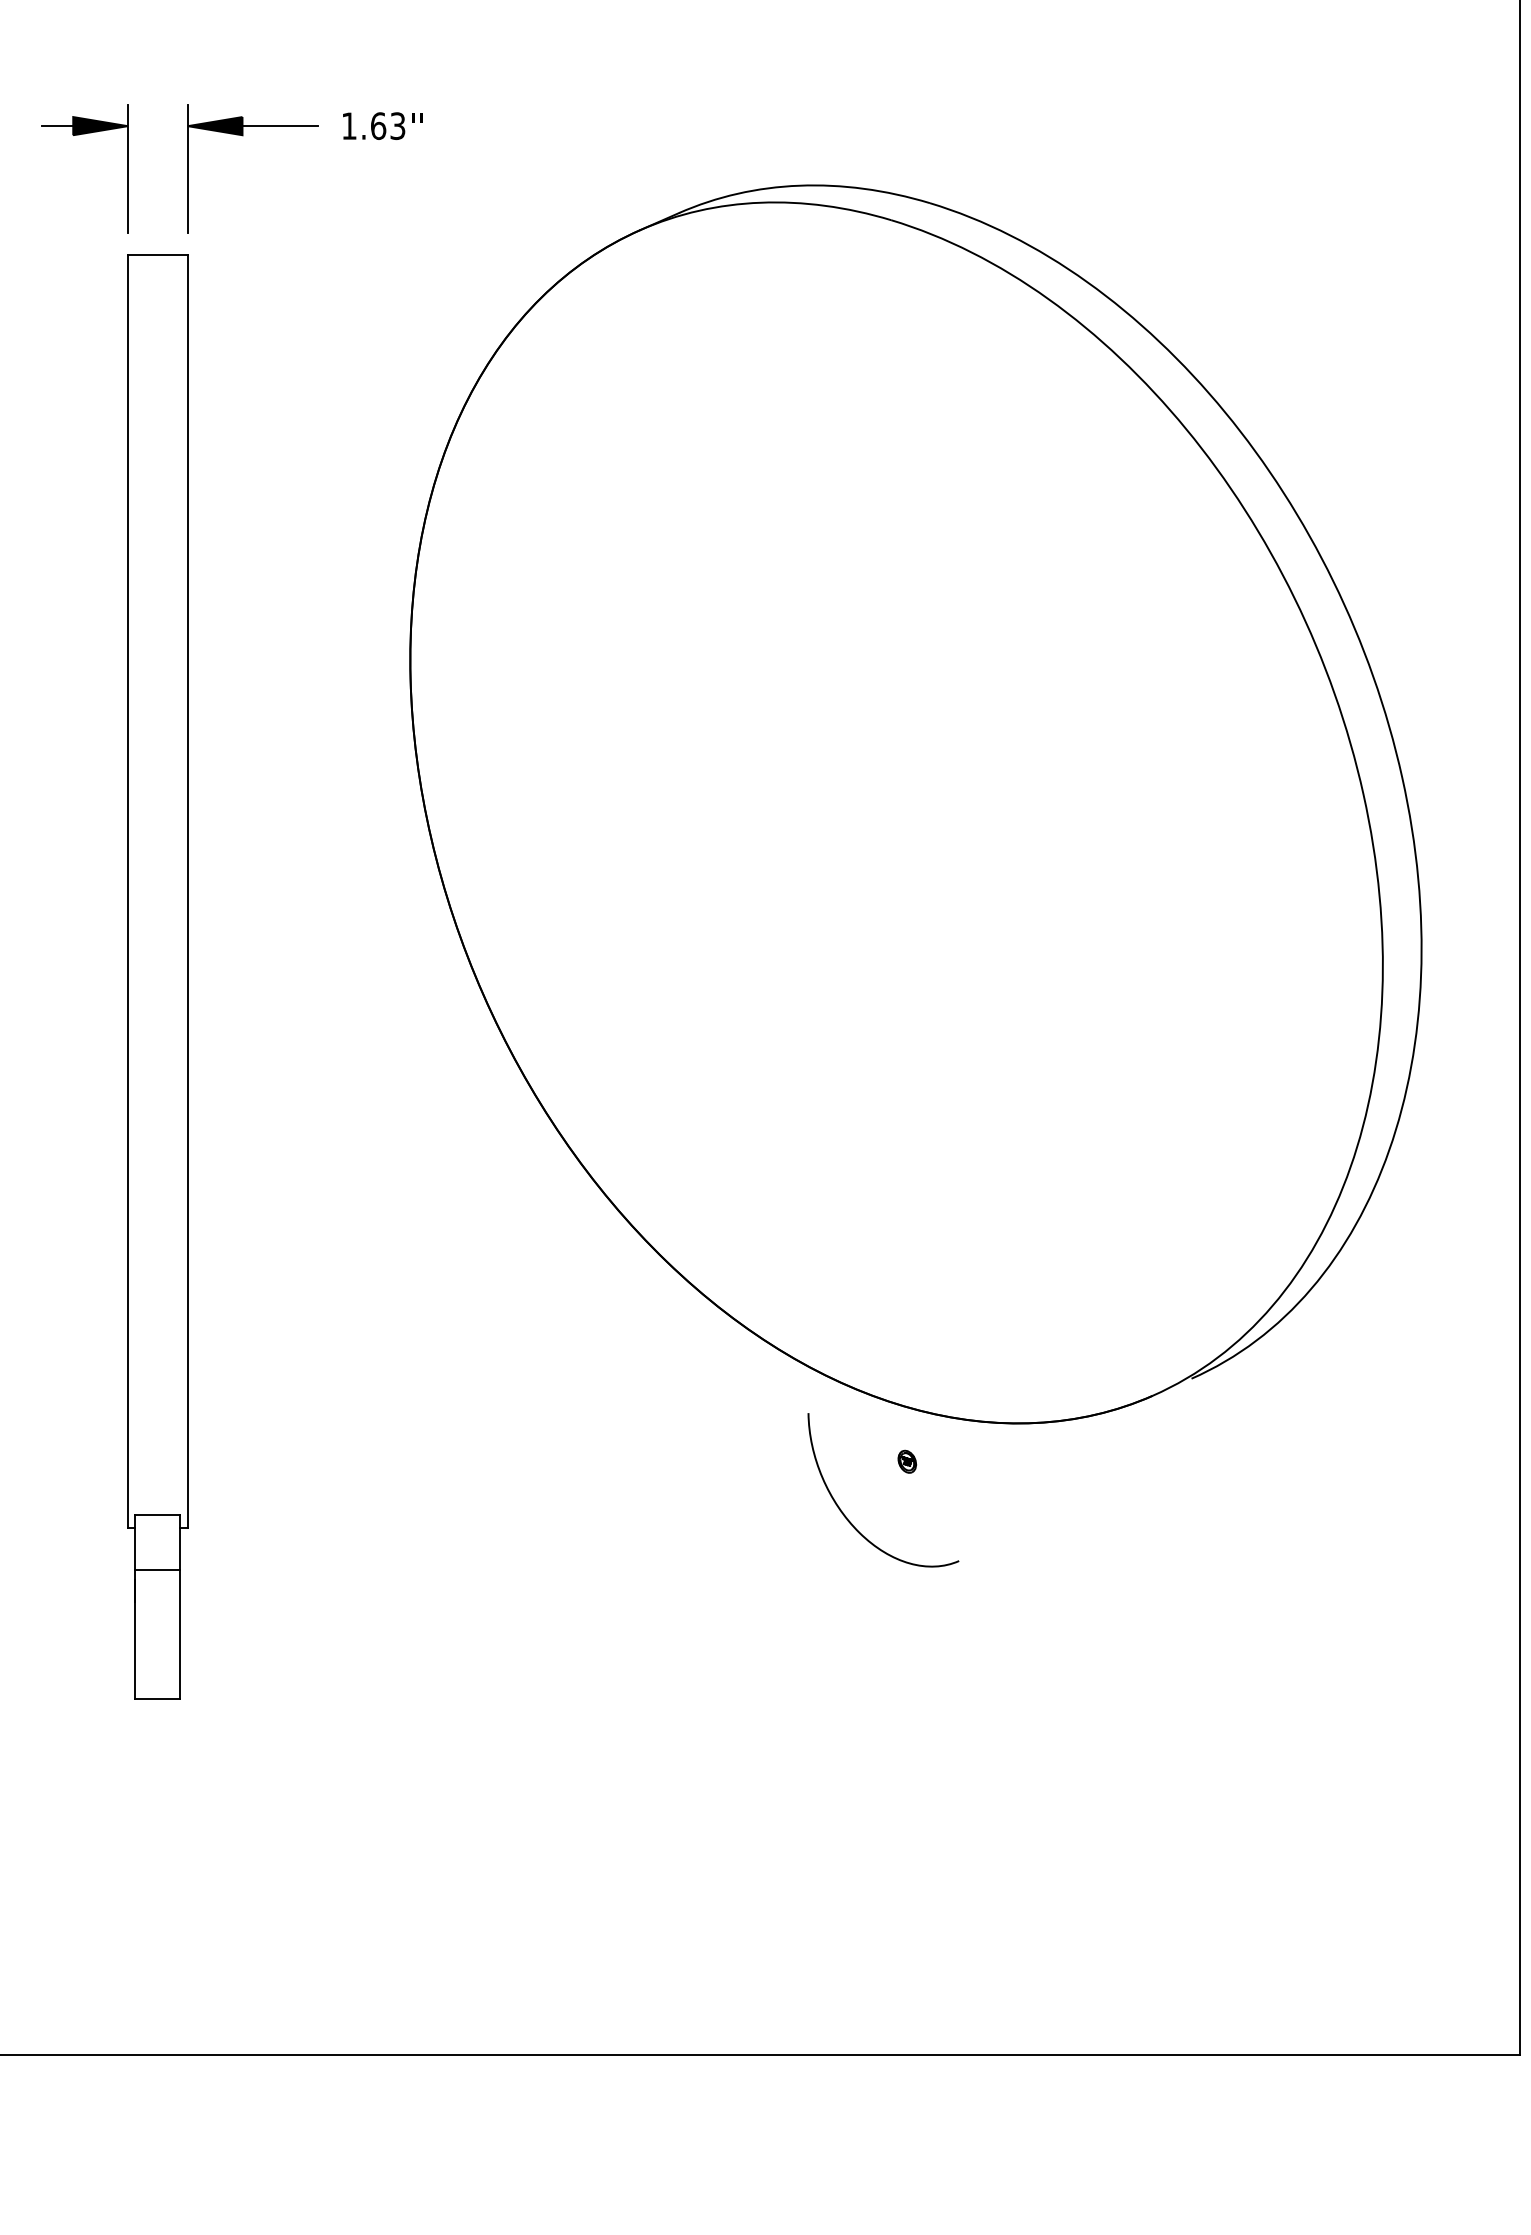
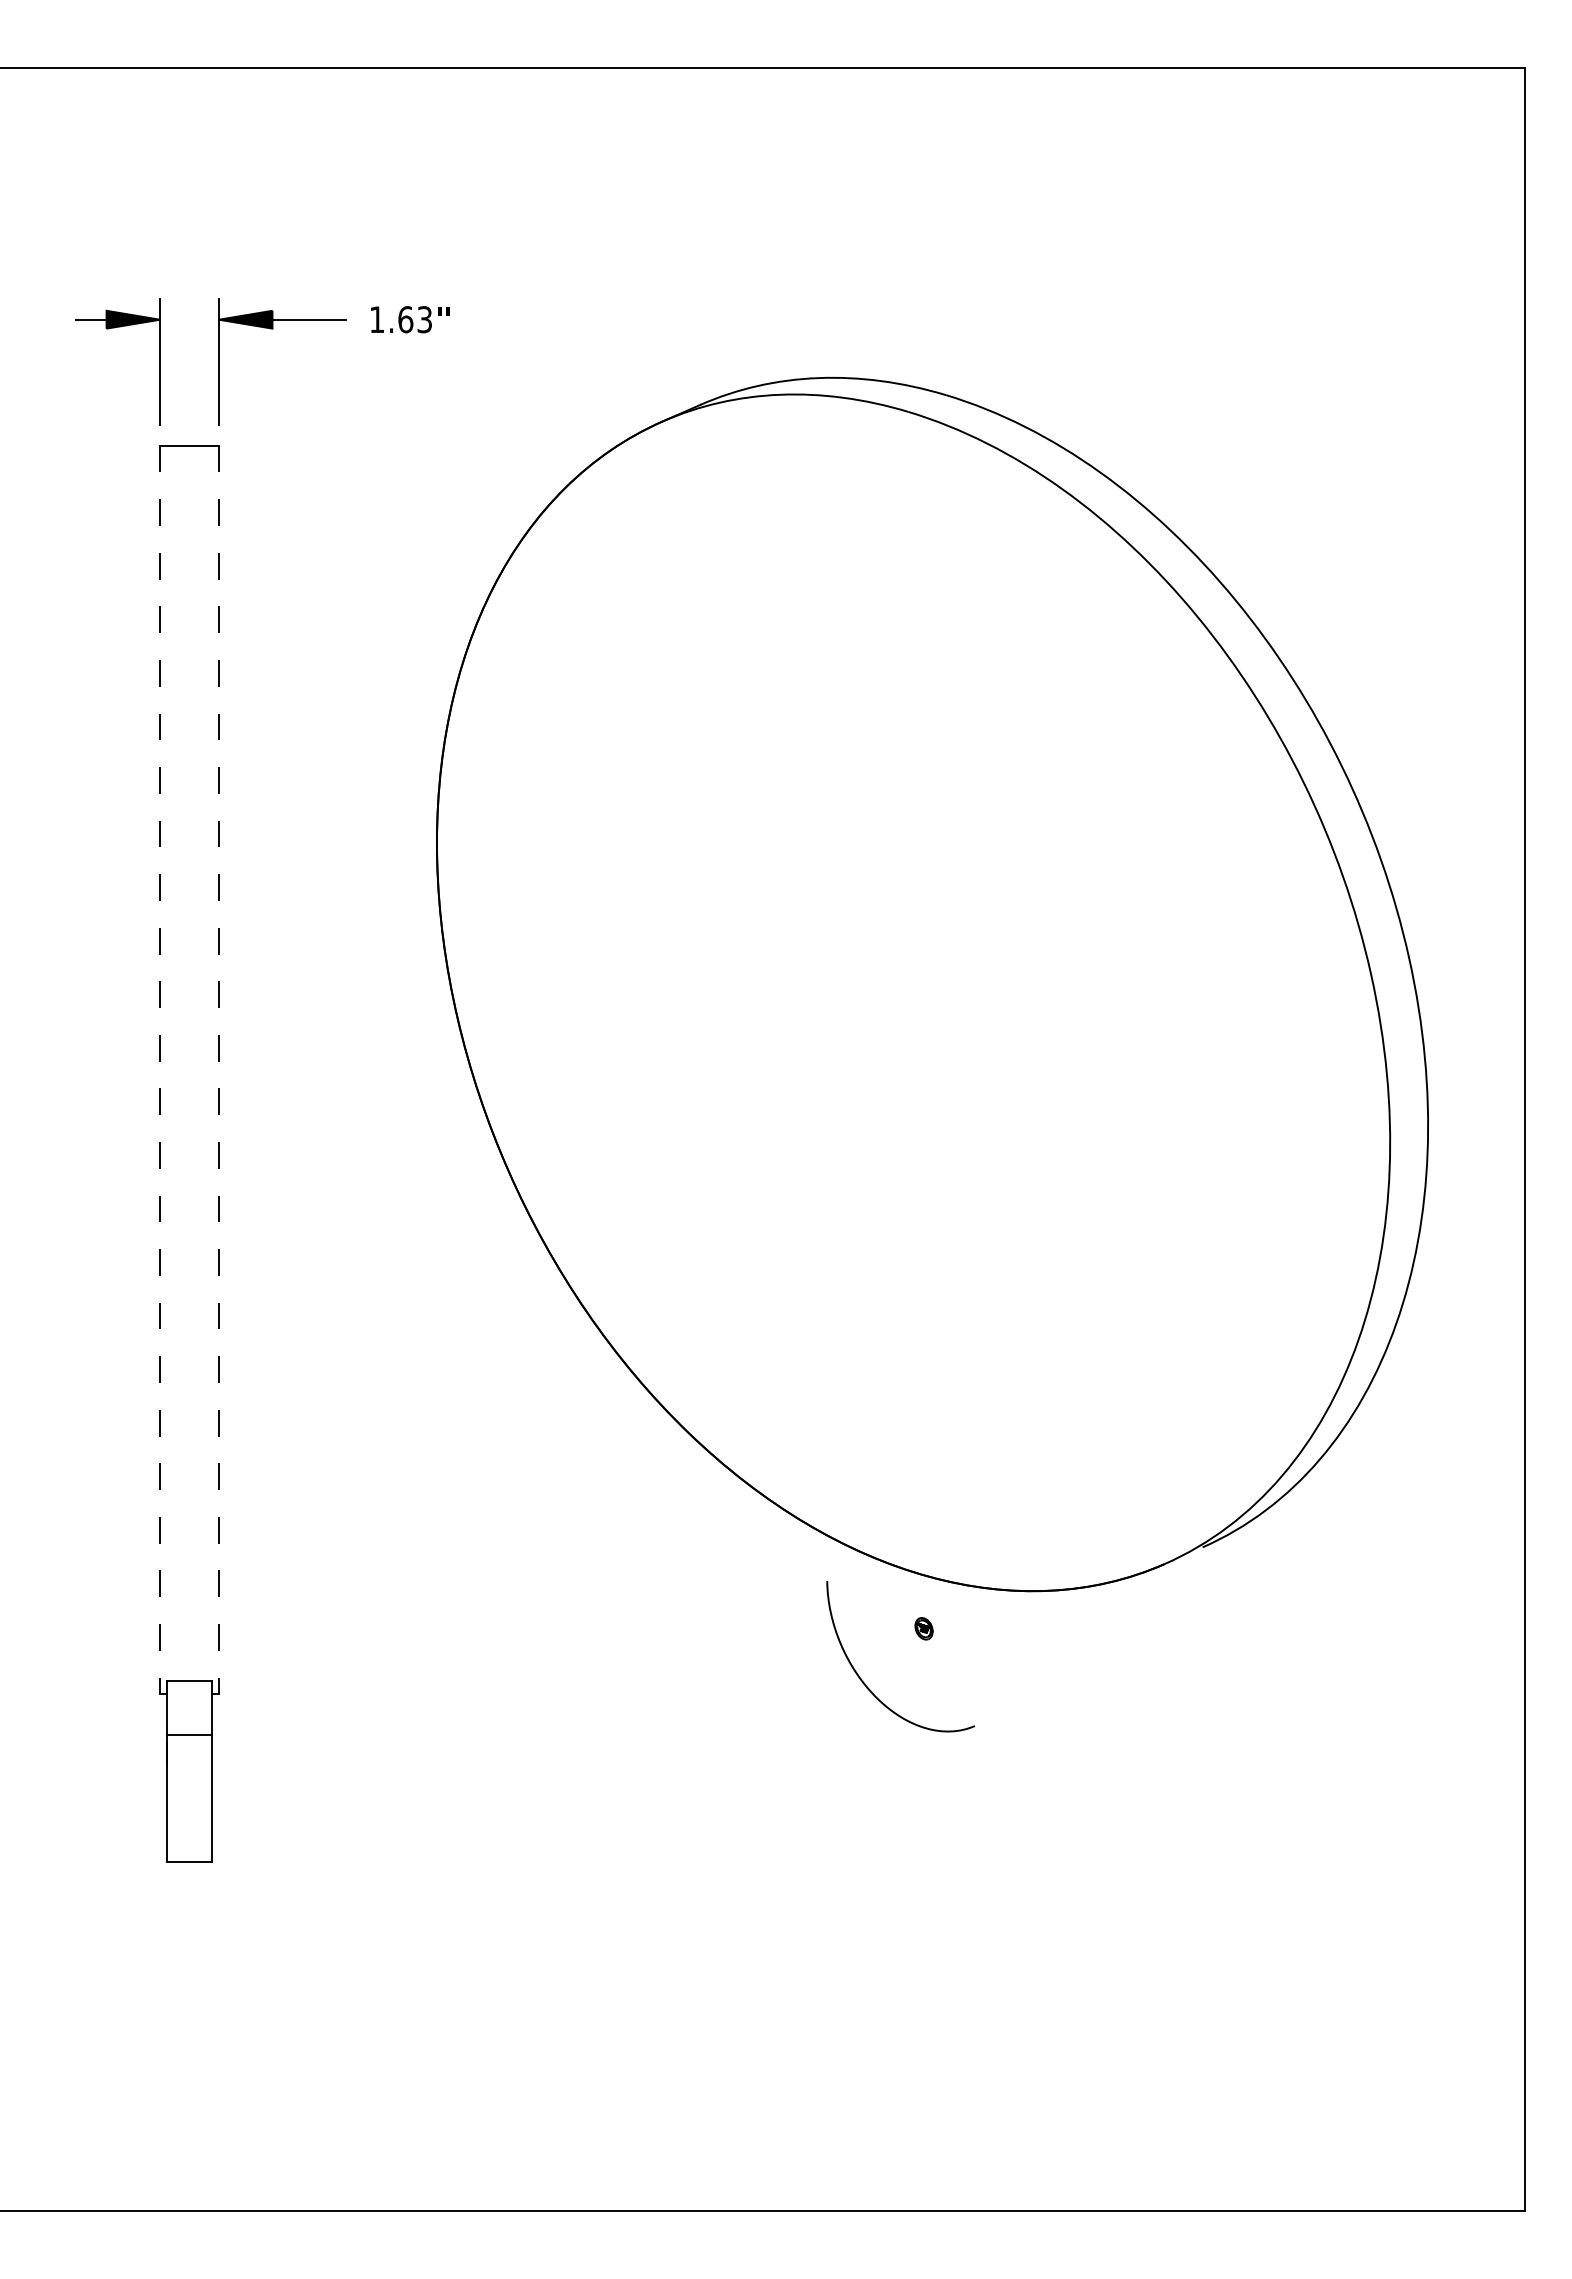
line: (128, 892) -> (160, 1070), solid -> dashed
line: (187, 892) -> (218, 1070), solid -> dashed

